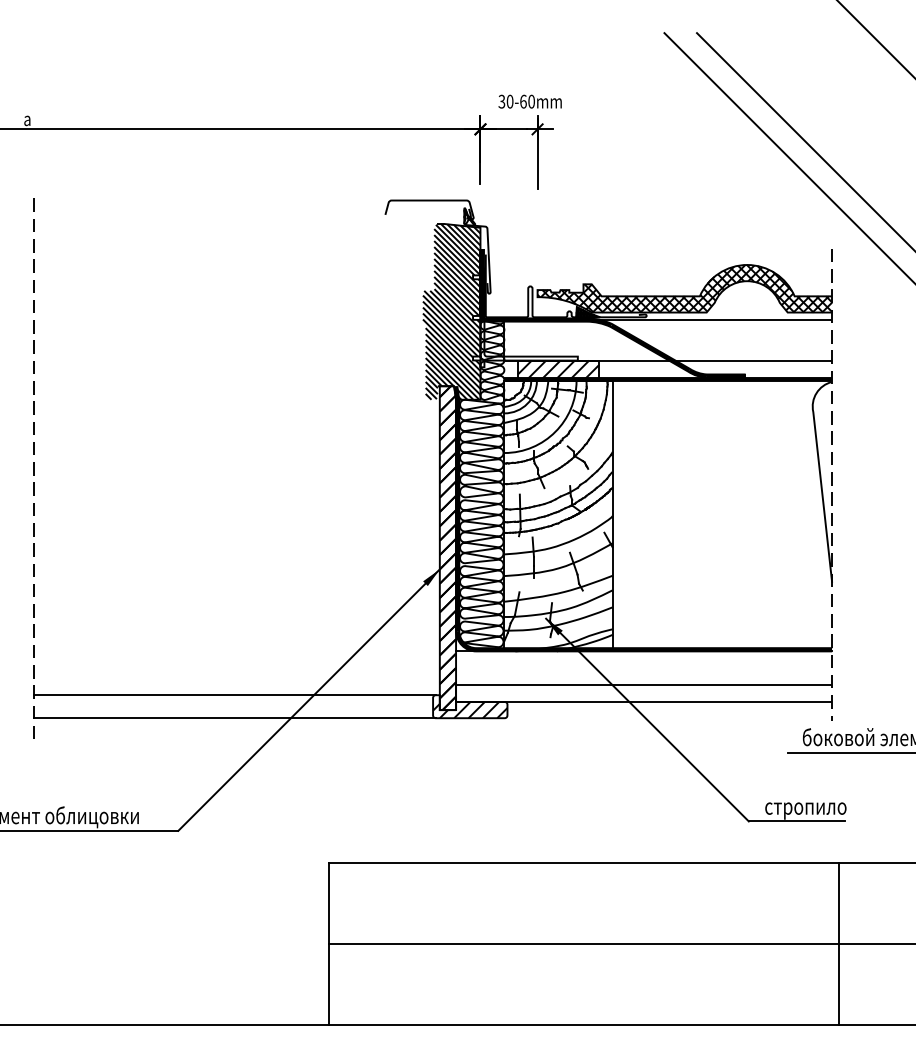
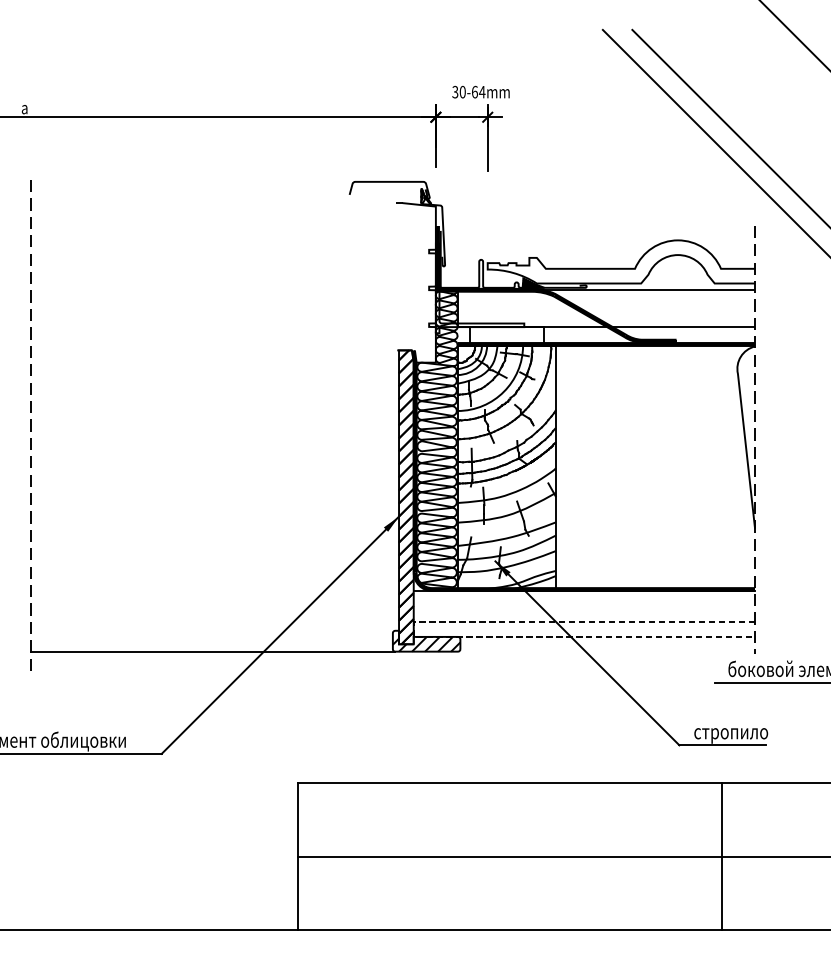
text: (531, 101) -> (482, 91), 30-60mm -> 30-64mm
hatch: (684, 288) -> (621, 261), removed
hatch: (451, 311) -> (409, 282), removed
hatch: (558, 370) -> (506, 336), removed
line: (456, 694) -> (414, 630), solid -> dashed
line: (234, 695) -> (212, 631), removed
line: (839, 943) -> (722, 856), moved

